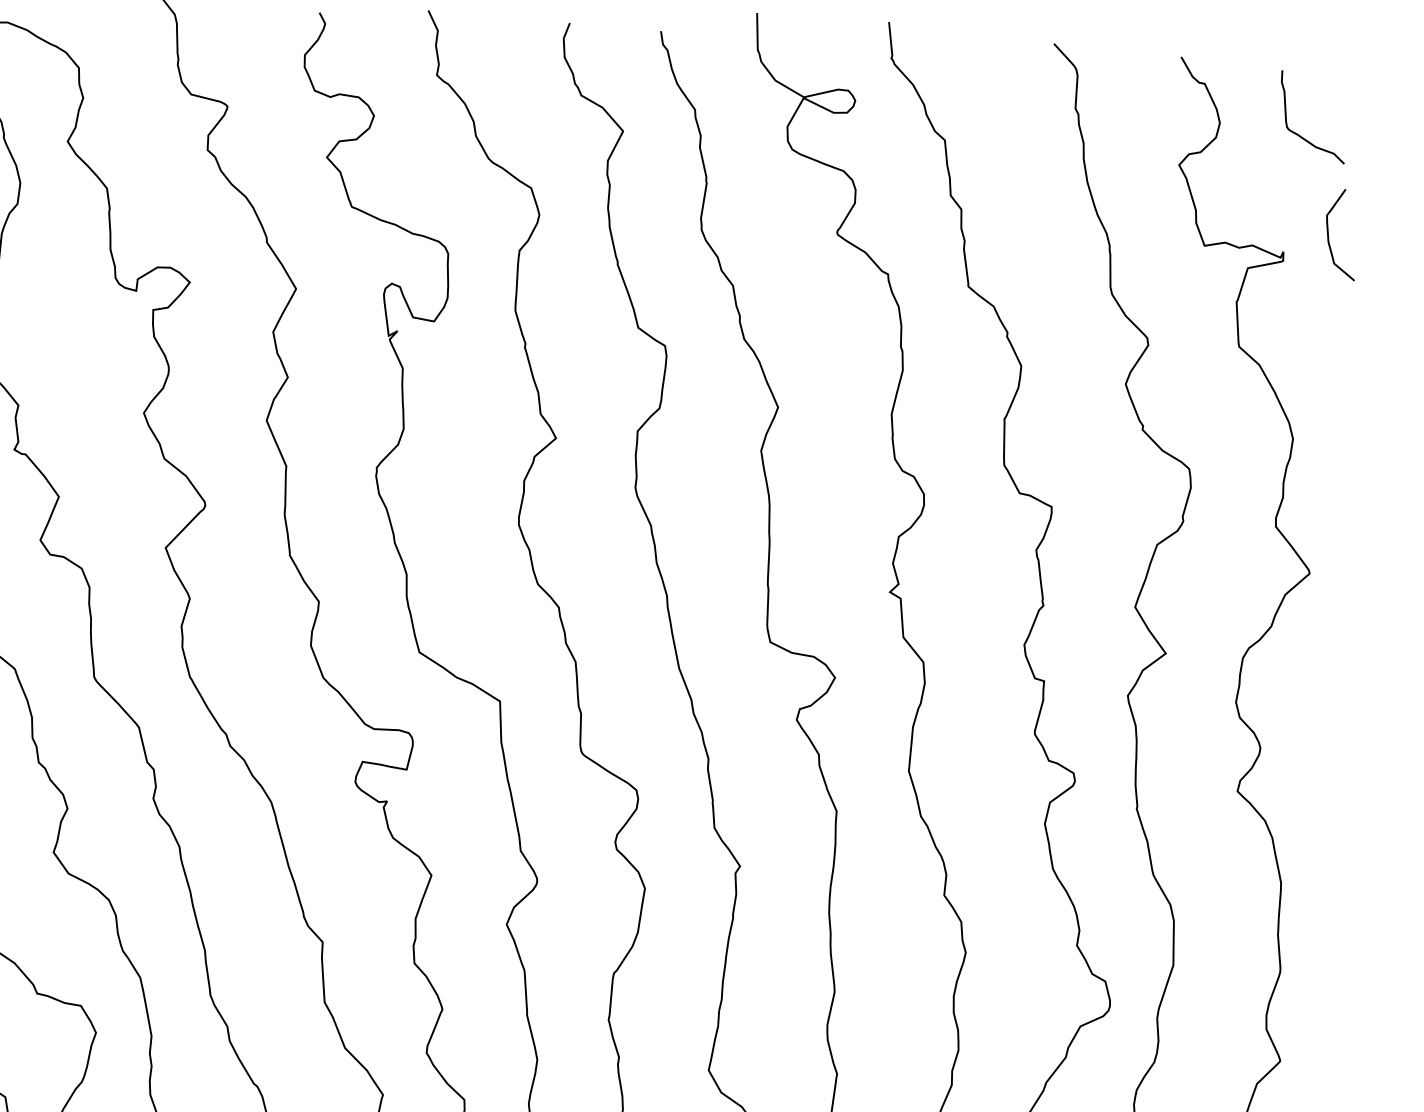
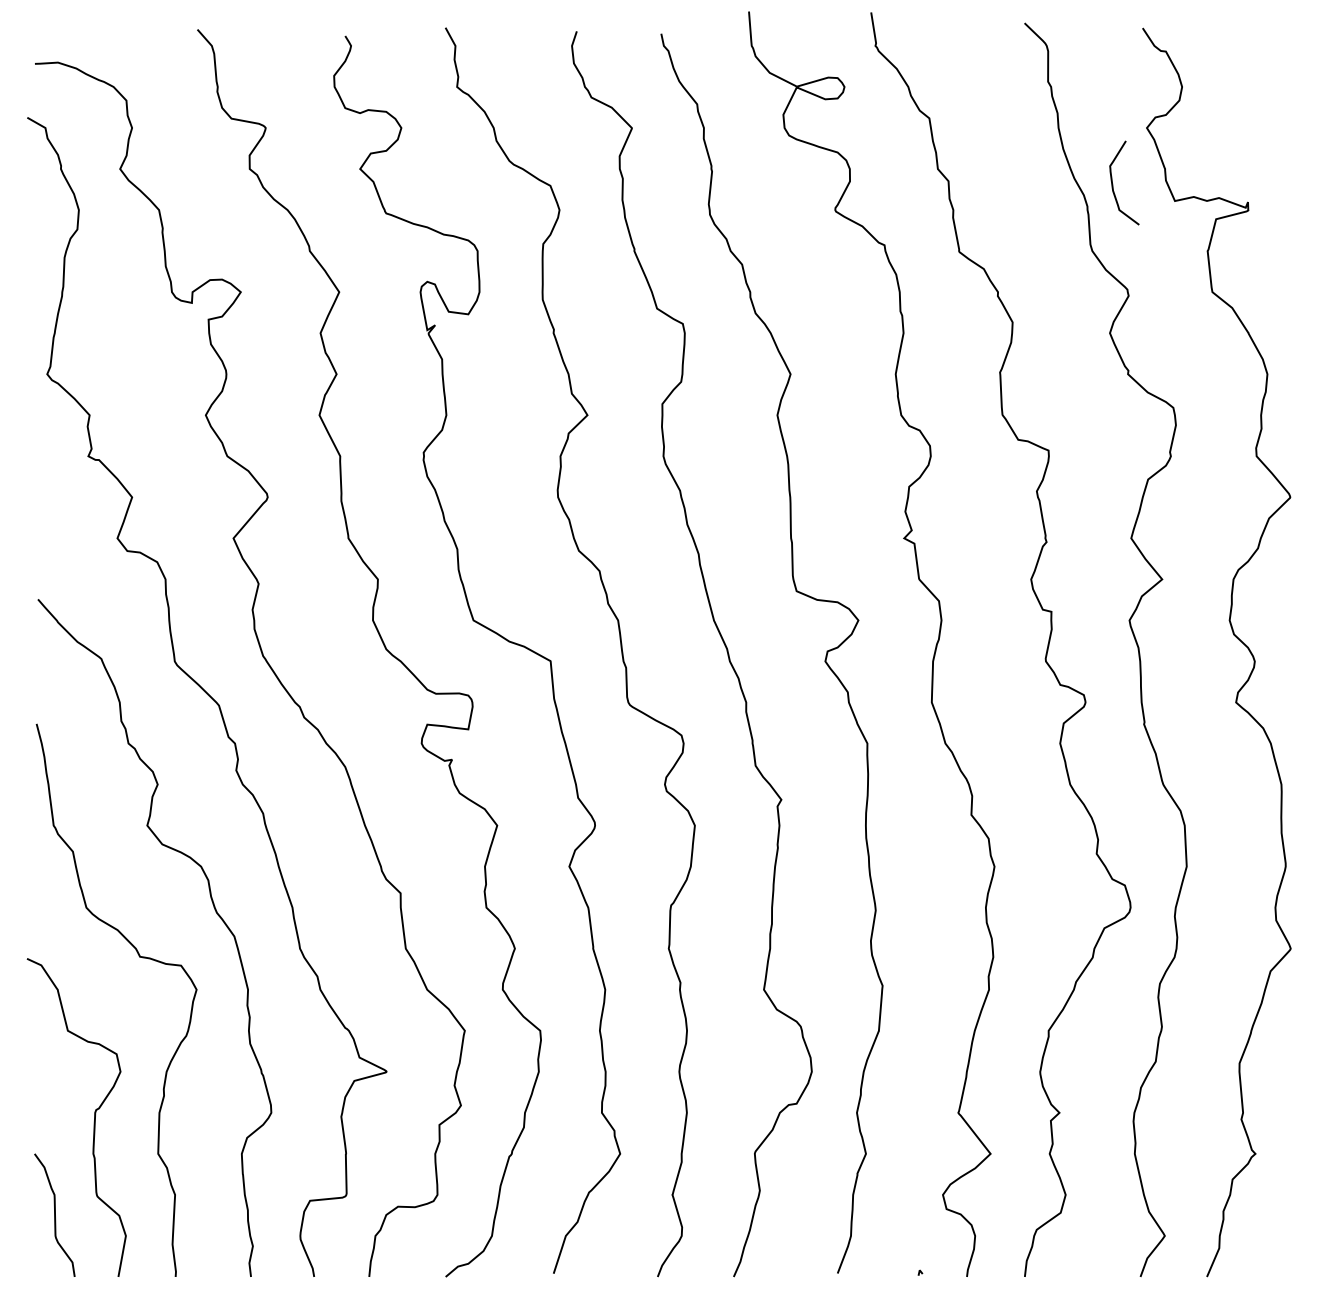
curve: (1298, 133) -> (1255, 92), removed
curve: (1329, 235) -> (1113, 184), moved

